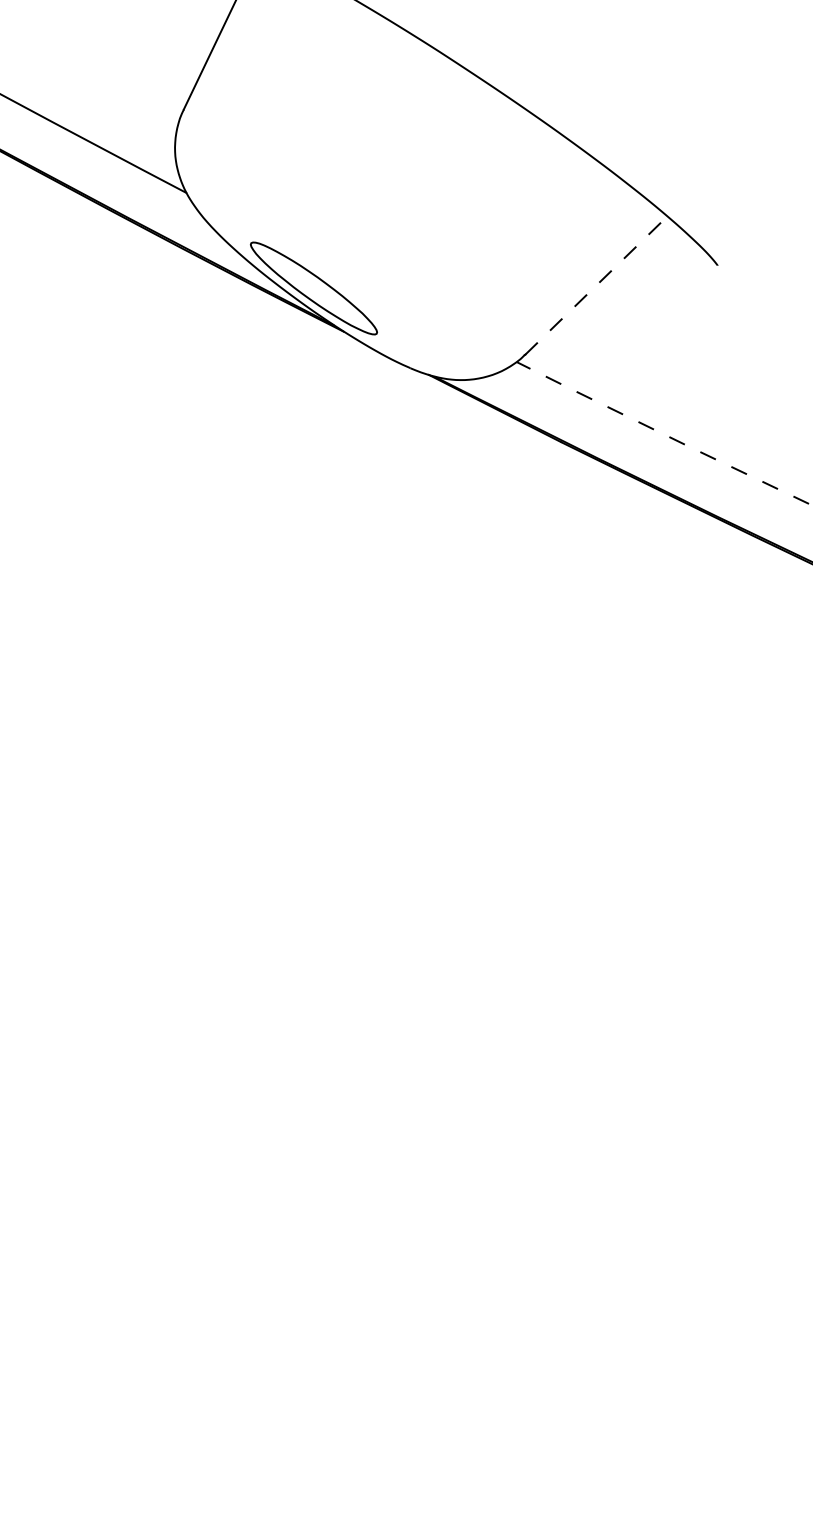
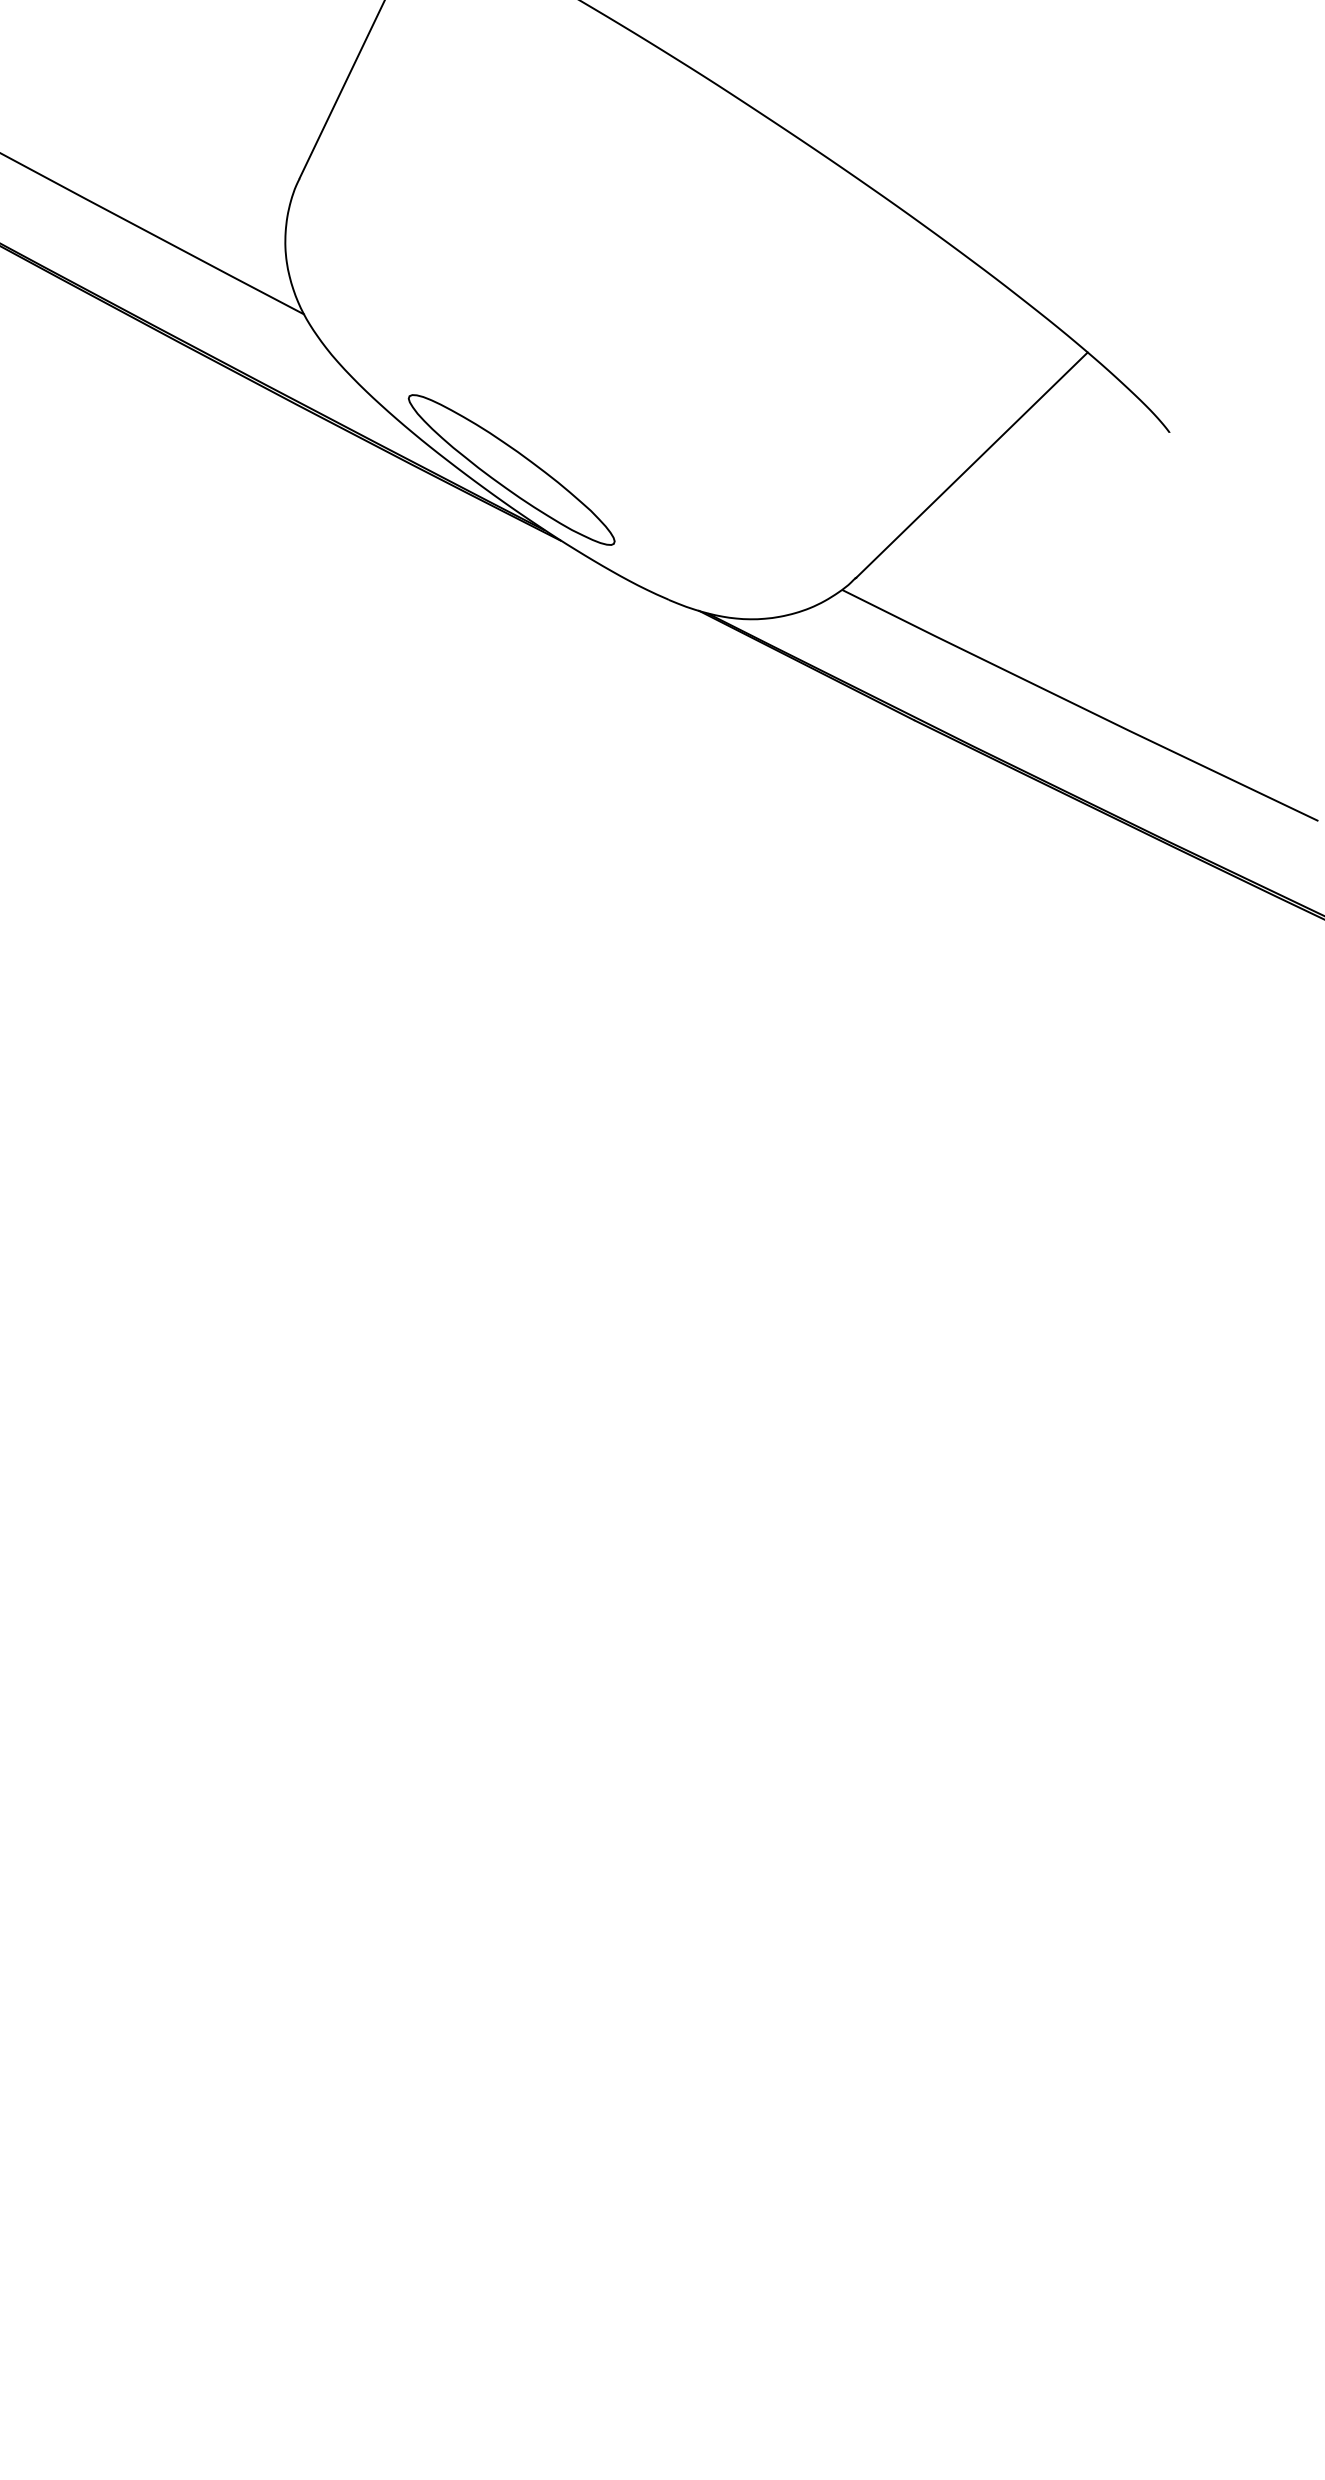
line: (596, 285) -> (972, 465), dashed -> solid
line: (662, 433) -> (1079, 706), dashed -> solid

